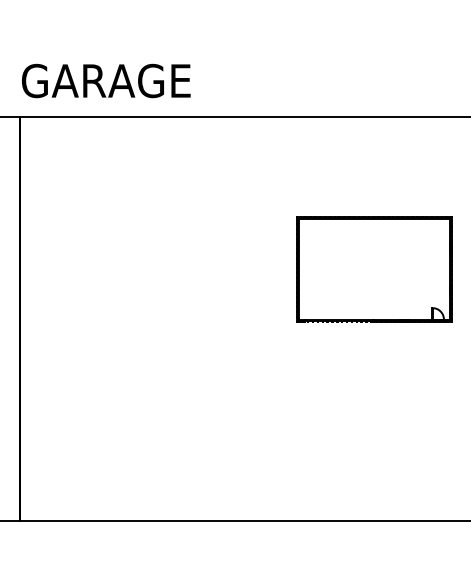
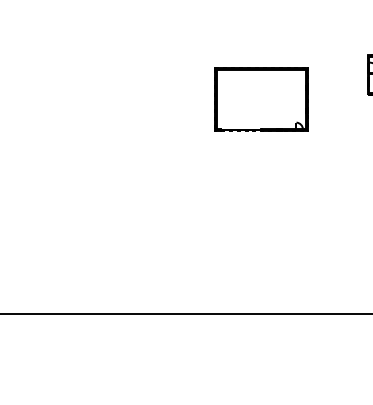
part: (374, 269) -> (261, 99), size x0.7

